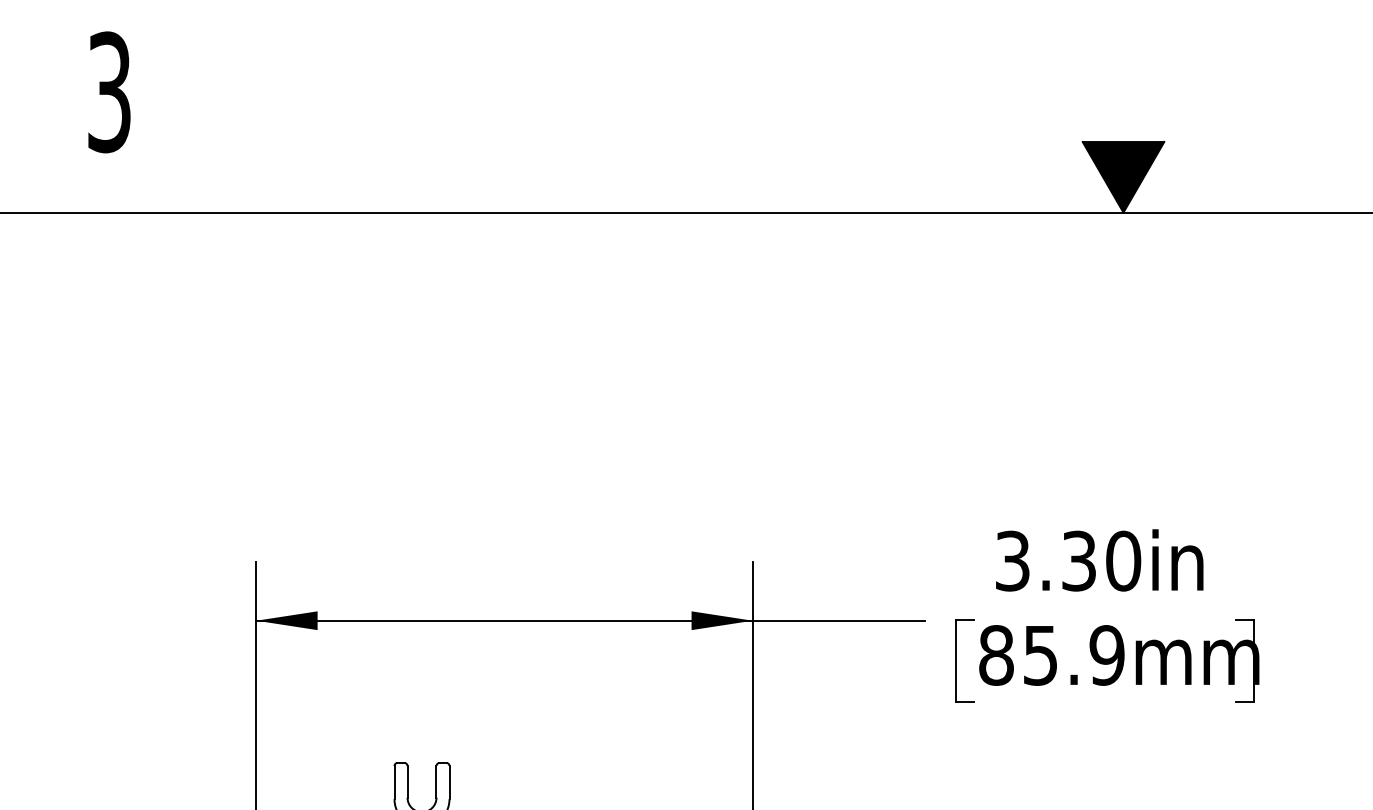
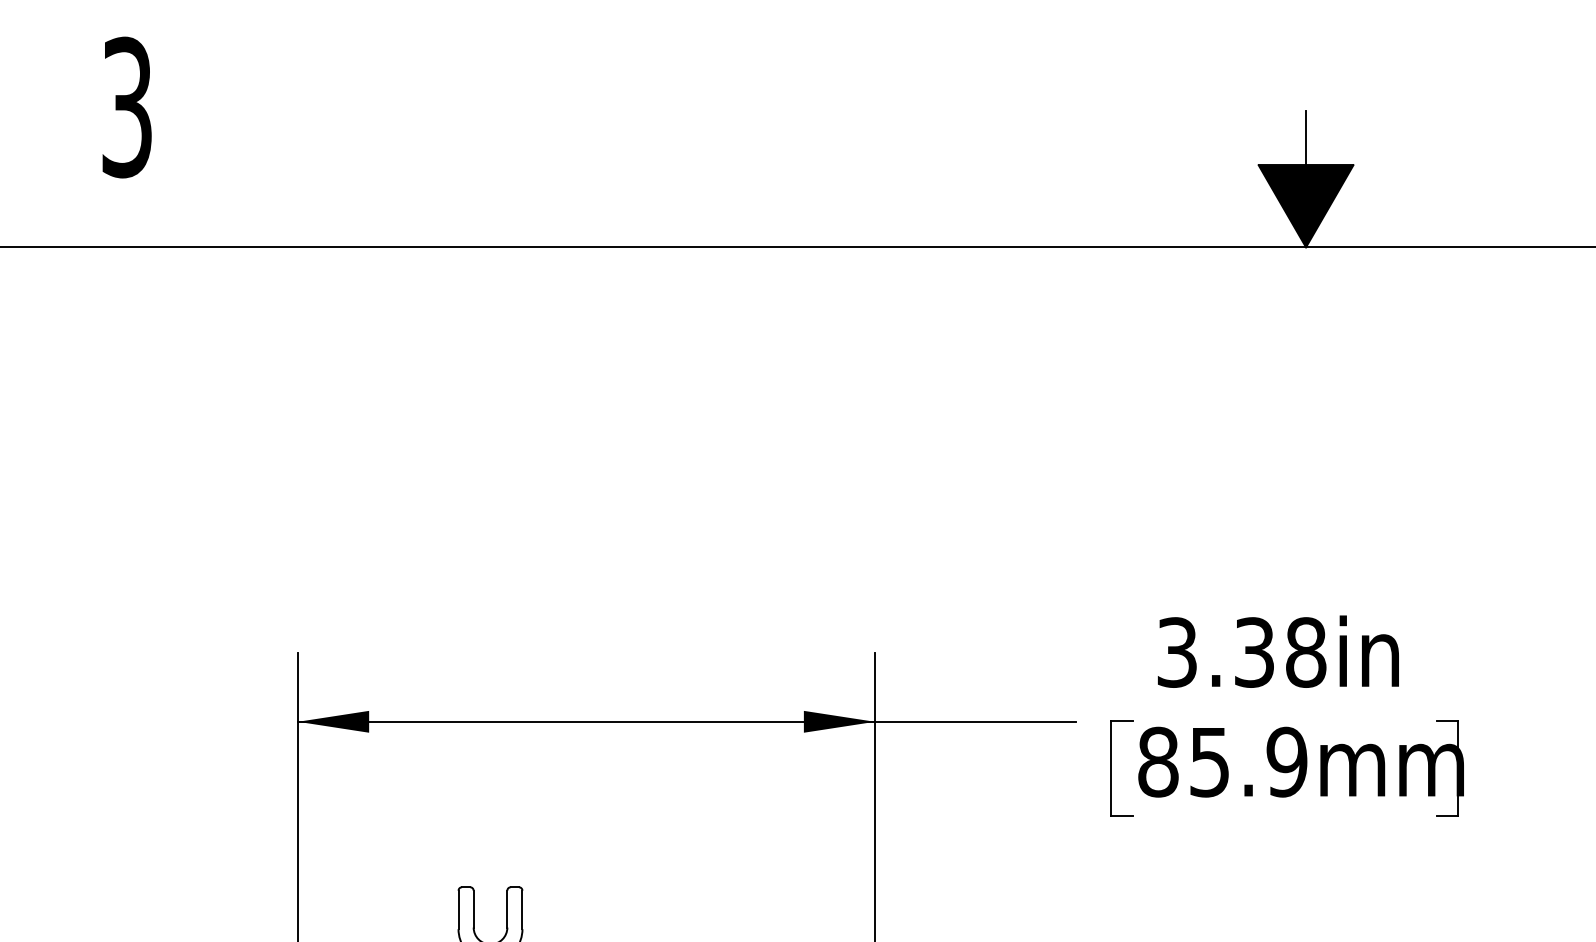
line: (1123, 117) -> (1306, 136), added
text: (1123, 561) -> (1306, 652), 3.30in -> 3.38in

